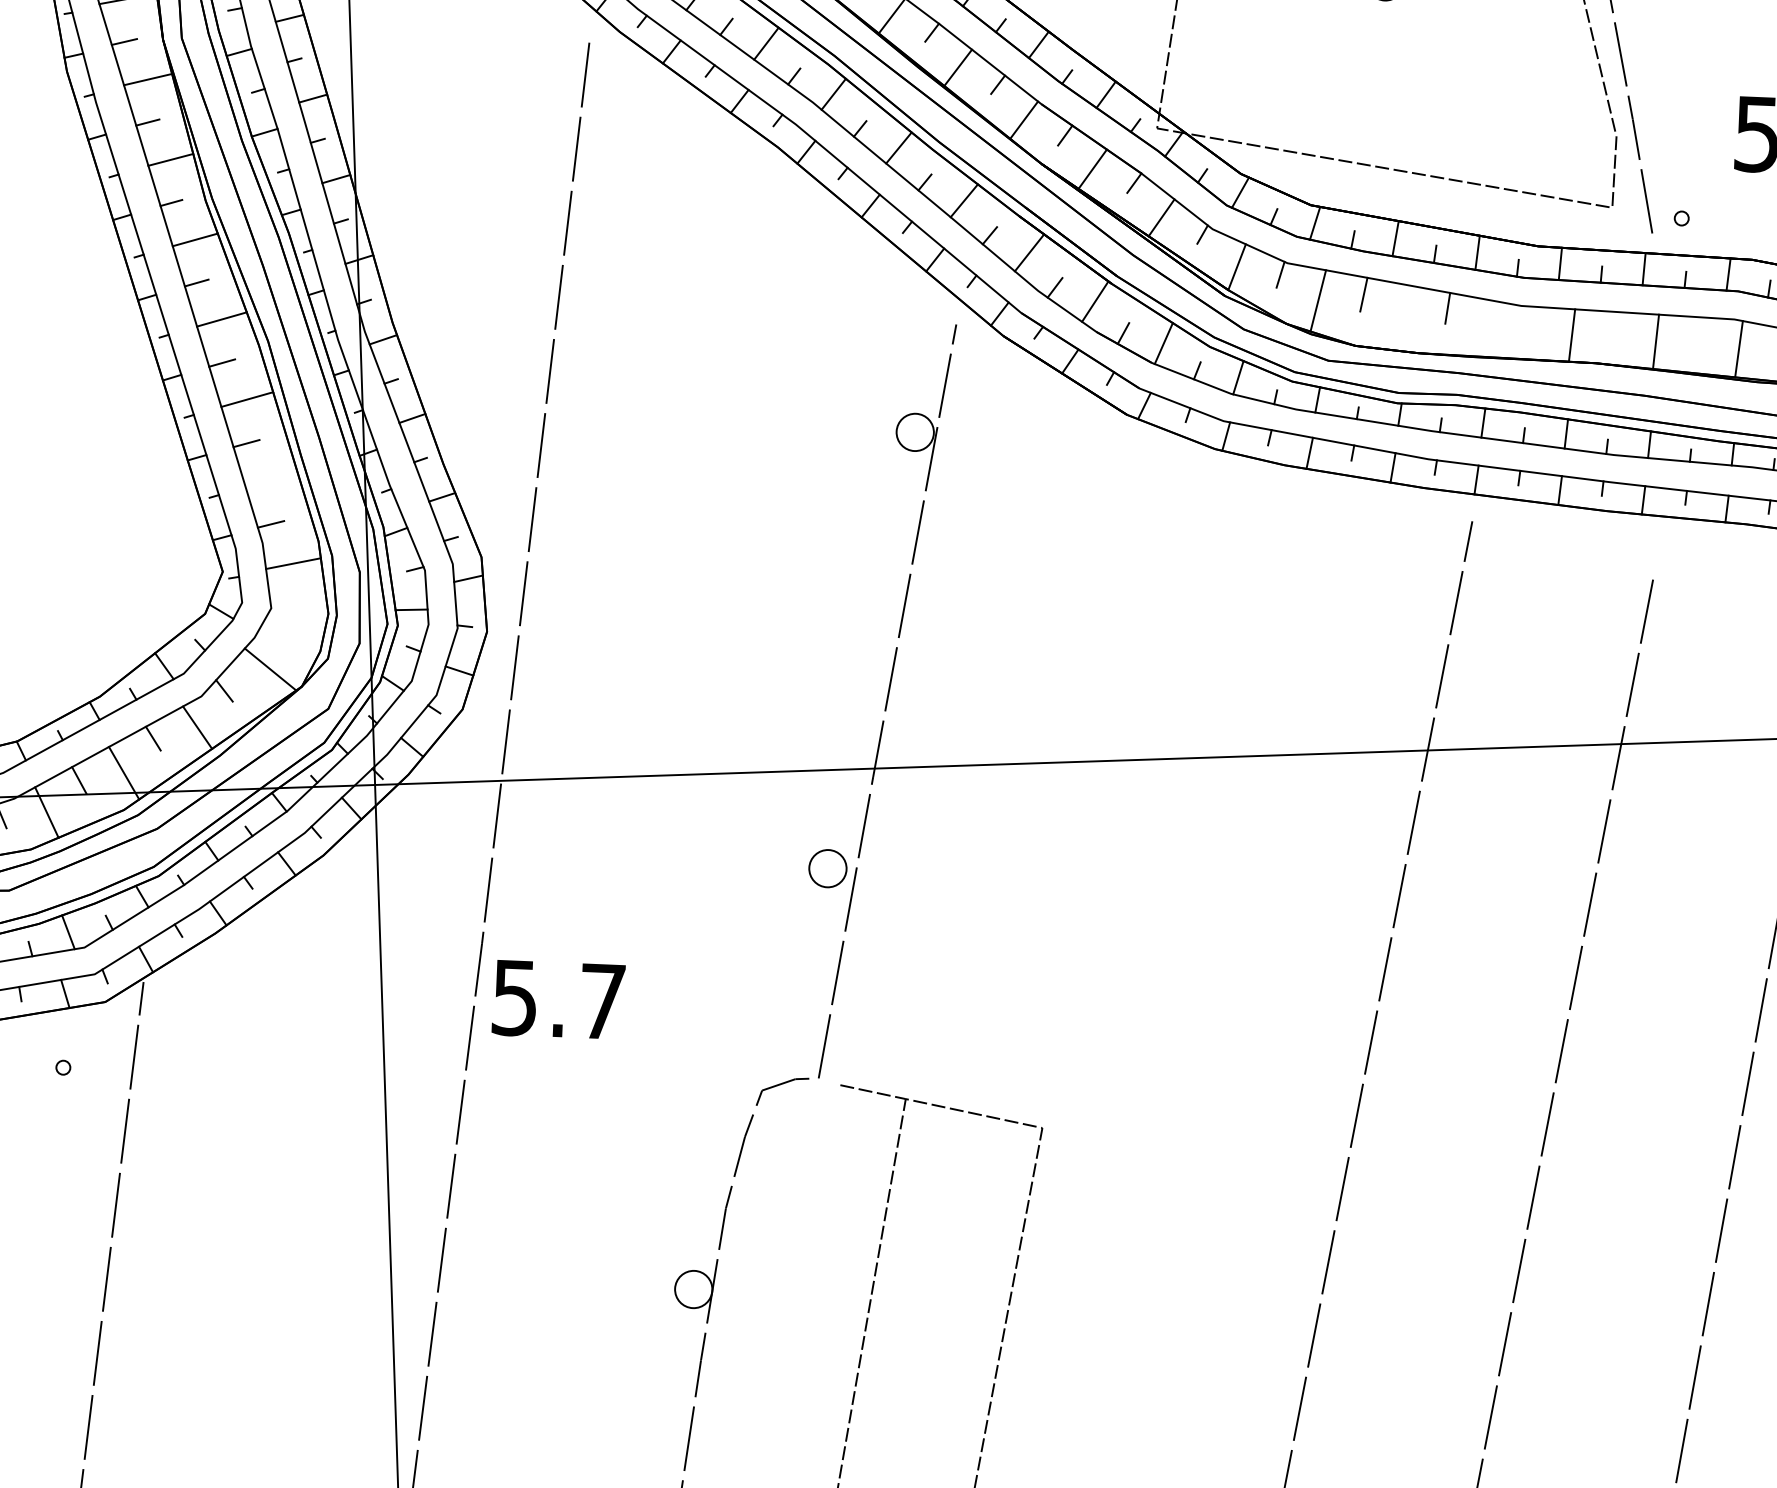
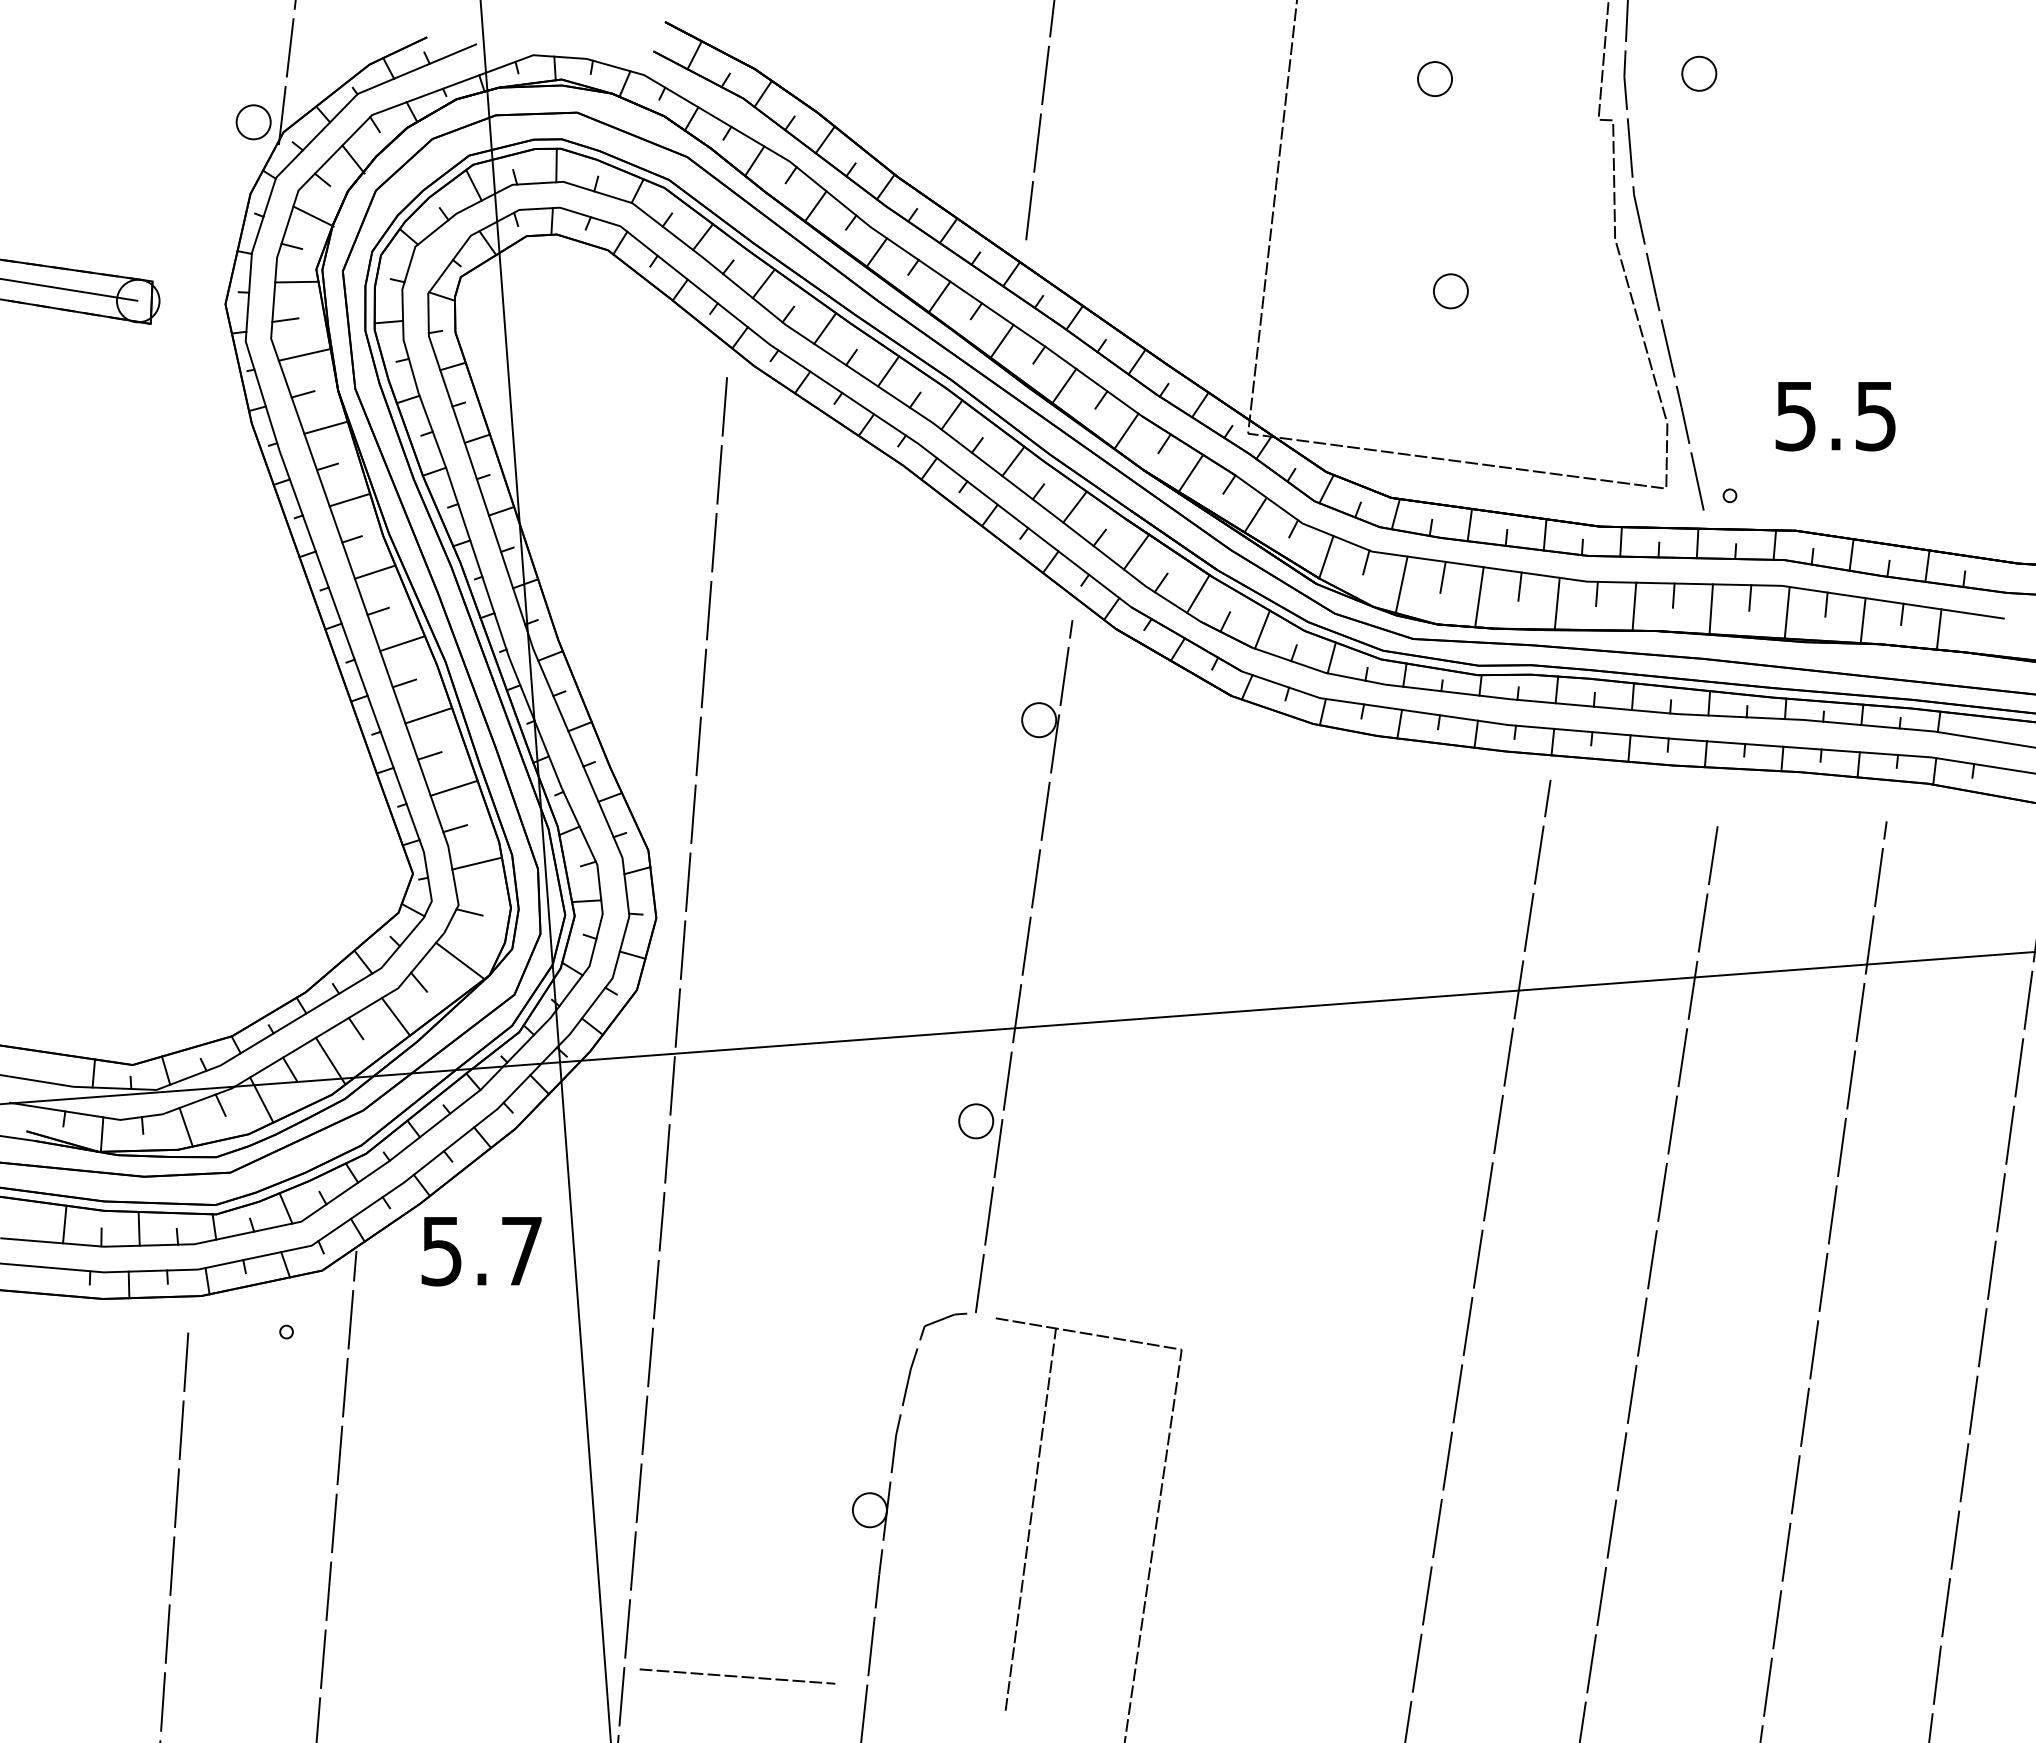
line: (1402, 318) -> (1479, 597), added
line: (1531, 319) -> (1596, 593), added
line: (1615, 325) -> (1673, 595), added
line: (1486, 328) -> (1556, 603), added
line: (1699, 330) -> (1750, 597), added
line: (271, 479) -> (453, 787), added
line: (282, 616) -> (469, 912), added
text: (558, 1000) -> (481, 1251), moved
line: (541, 1465) -> (737, 1676), added

